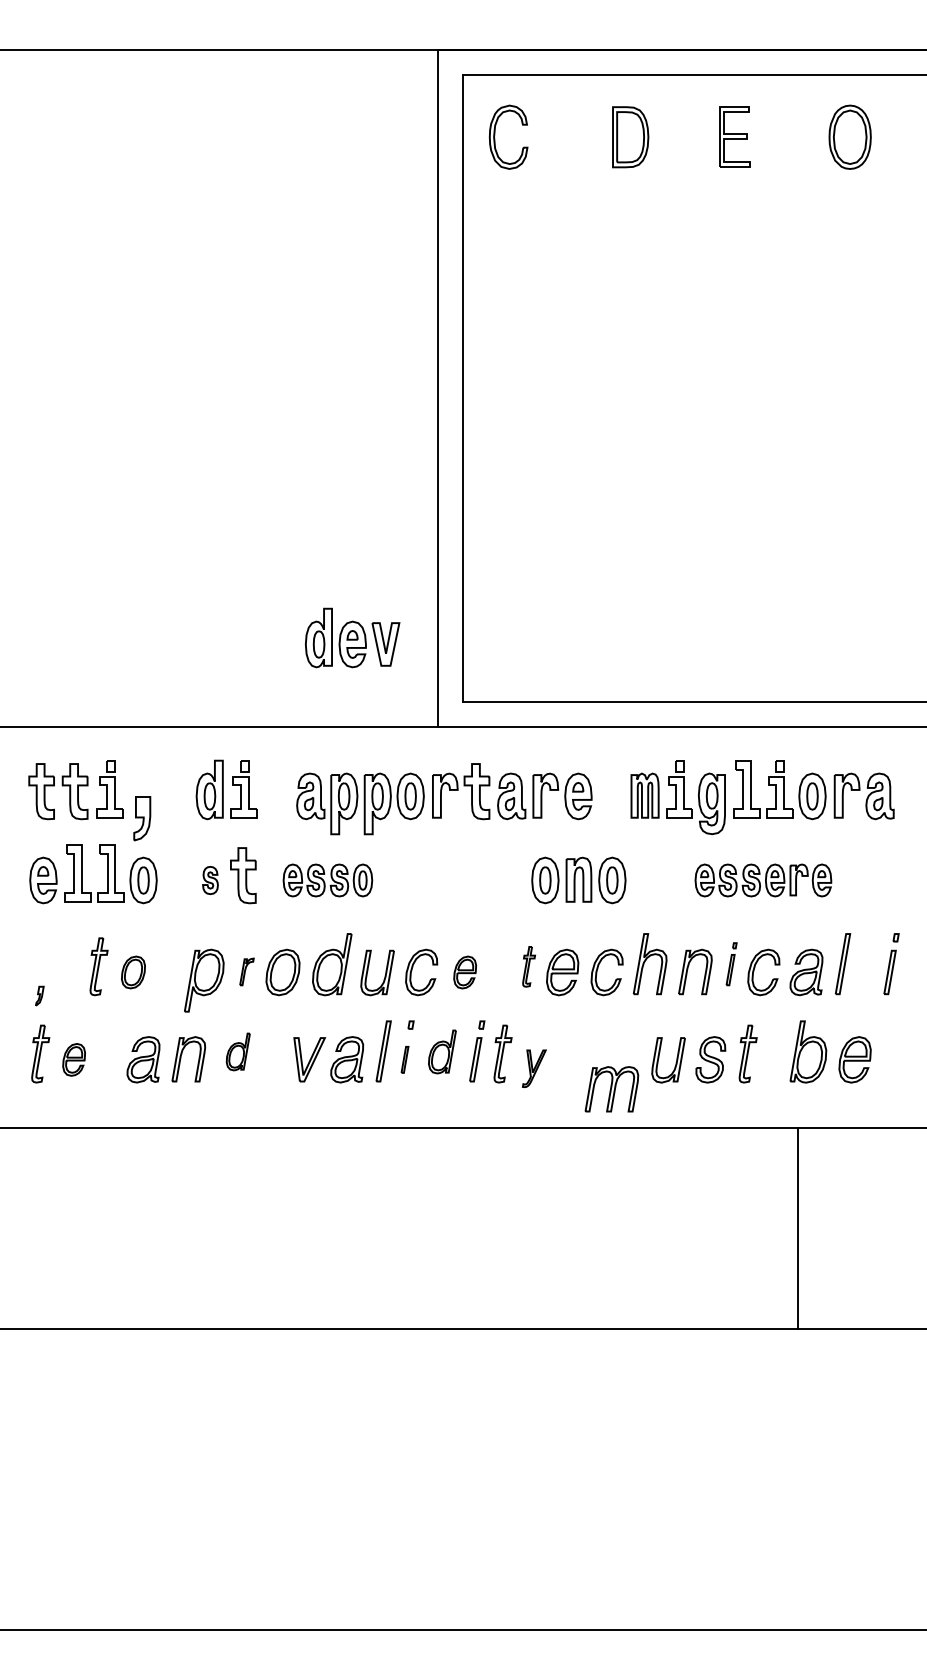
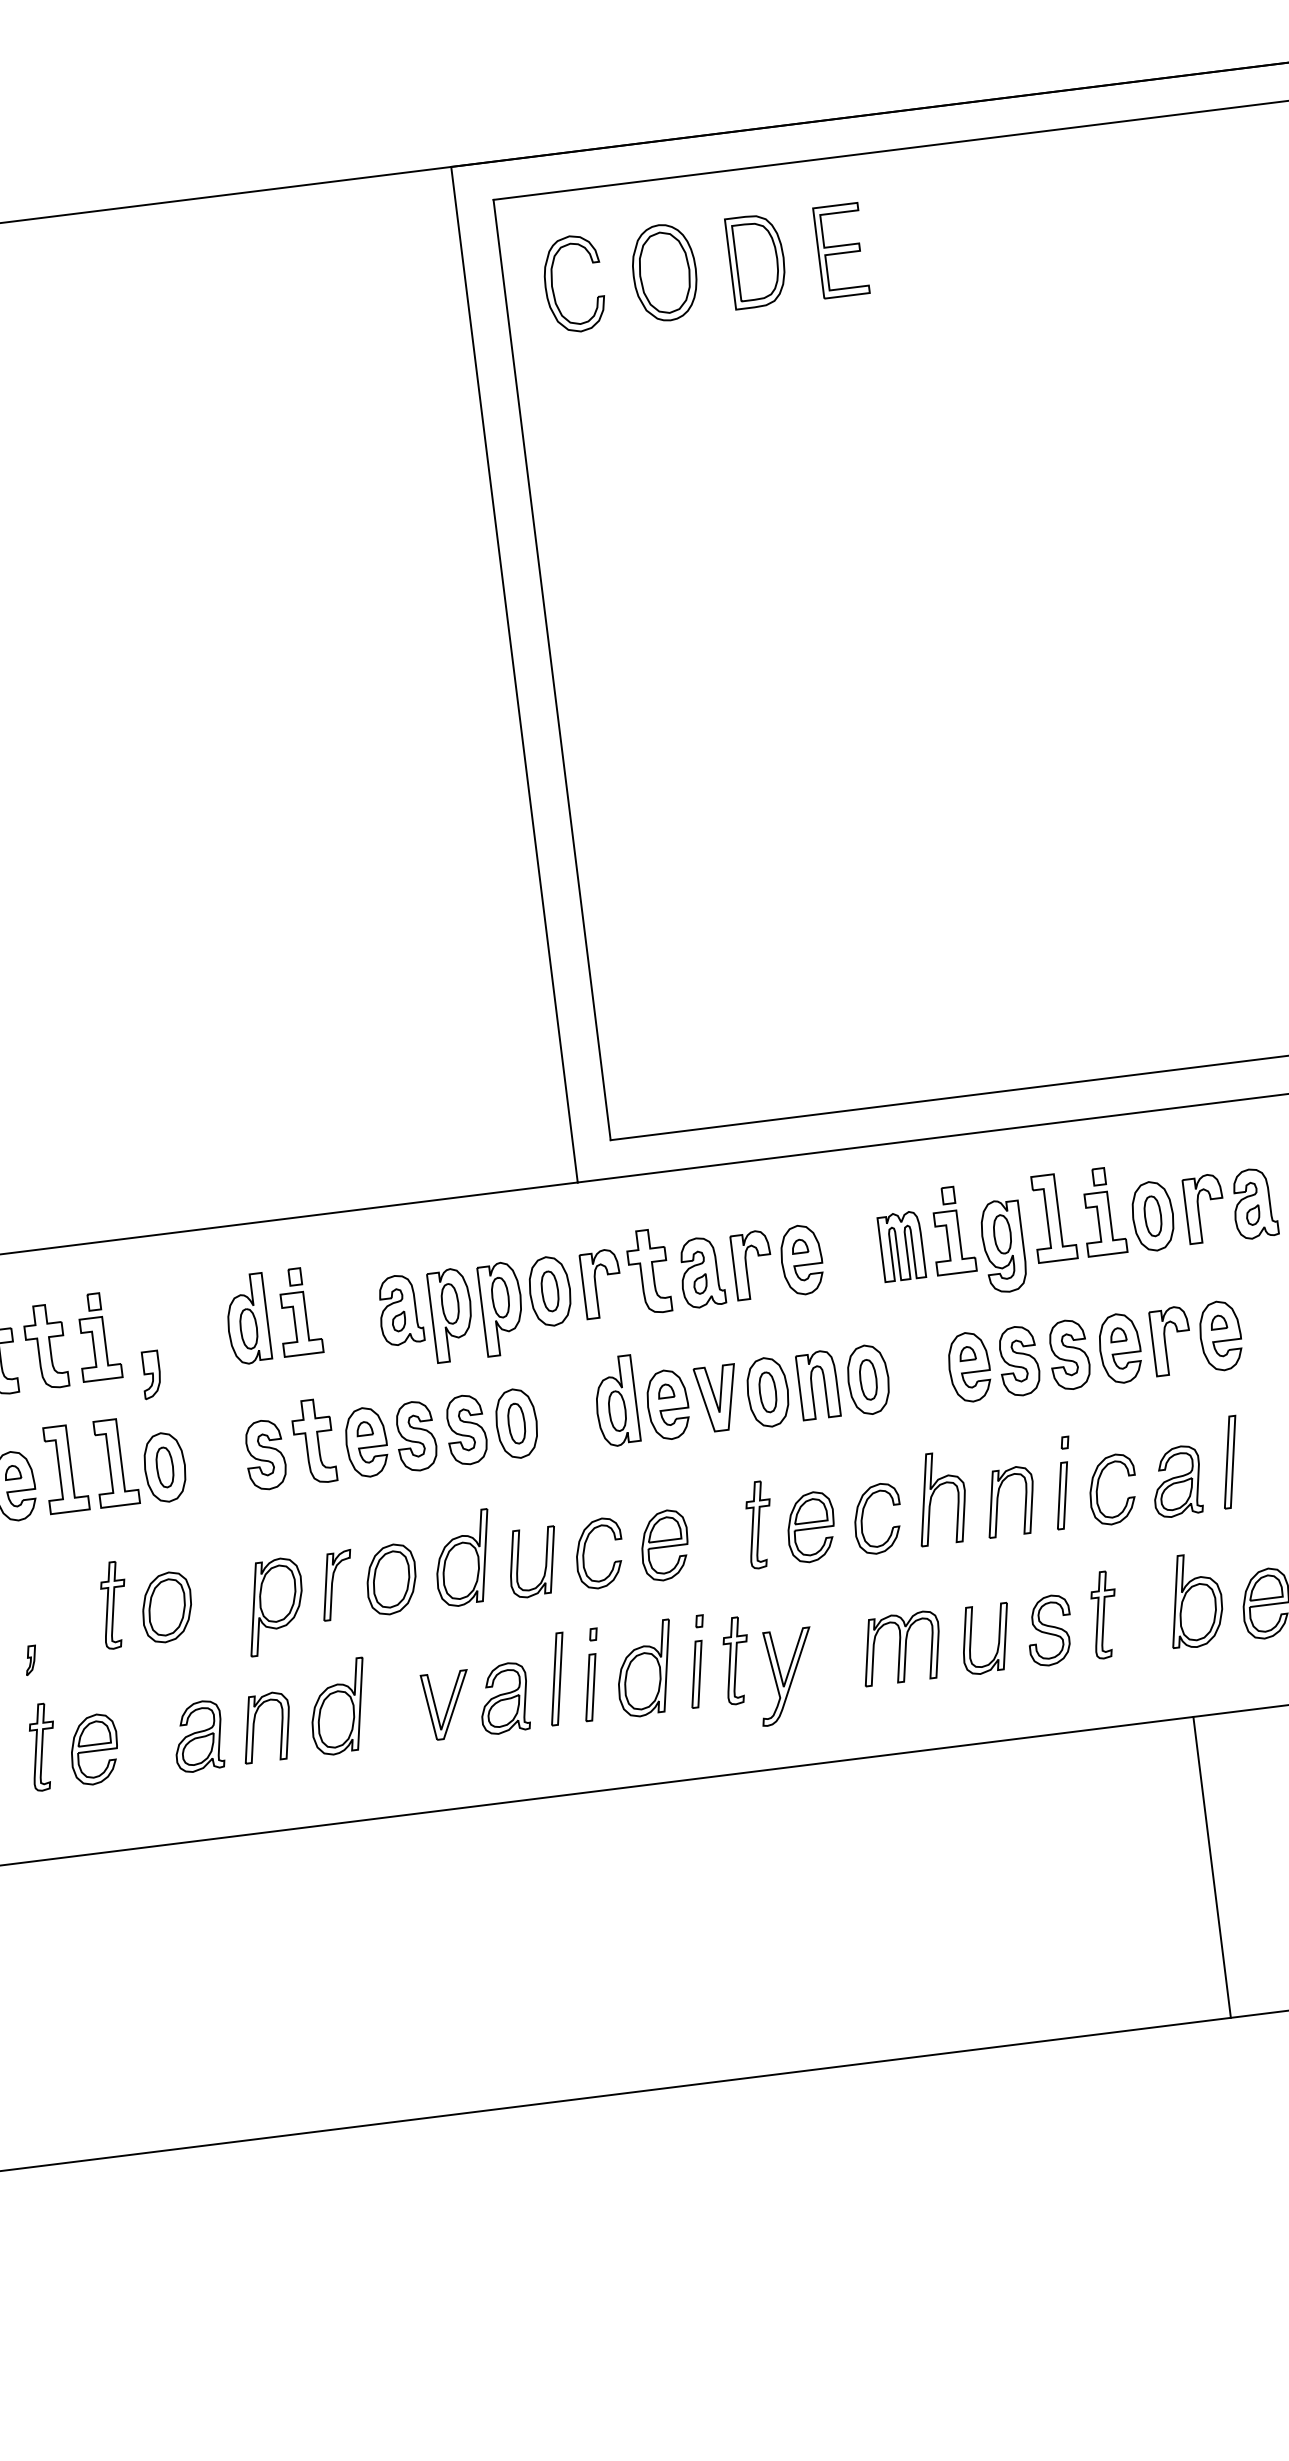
part: (734, 136) -> (840, 249), moved
part: (849, 136) -> (663, 271), moved
part: (352, 637) -> (666, 1394), moved
part: (141, 818) -> (150, 1374), size x0.71
part: (210, 880) -> (265, 1454), size x1.67
part: (327, 880) -> (441, 1433), size x1.43
part: (763, 880) -> (1095, 1351), size x1.43
part: (731, 964) -> (1062, 1483), size x1.43
part: (528, 966) -> (758, 1524), size x1.43
part: (246, 971) -> (336, 1584), size x1.67
part: (133, 972) -> (167, 1607), size x1.43
part: (464, 972) -> (663, 1545), size x1.43
part: (238, 1051) -> (339, 1706), size x1.67
part: (442, 1051) -> (645, 1668), size x1.43
part: (73, 1059) -> (93, 1749), size x1.43
part: (404, 1059) -> (590, 1687), size x1.67
part: (534, 1068) -> (786, 1676), size x1.67
part: (611, 1089) -> (900, 1648), moved

